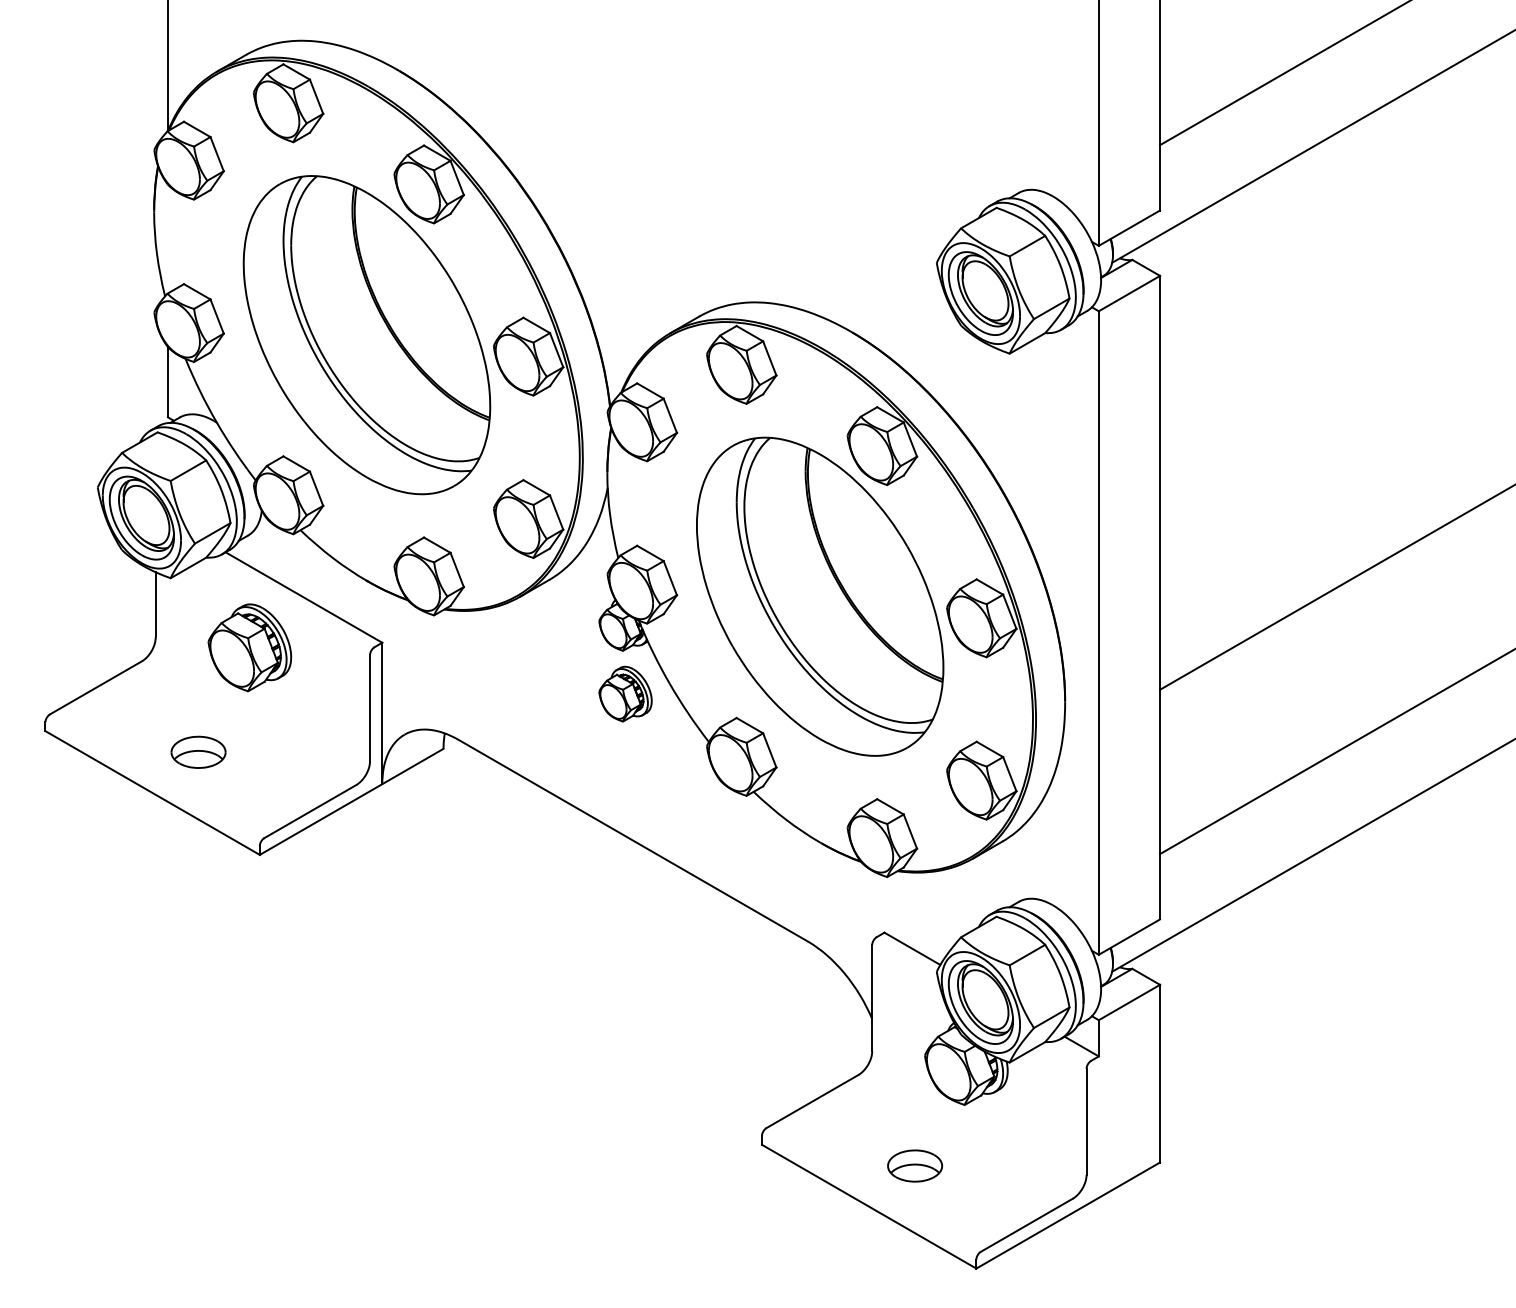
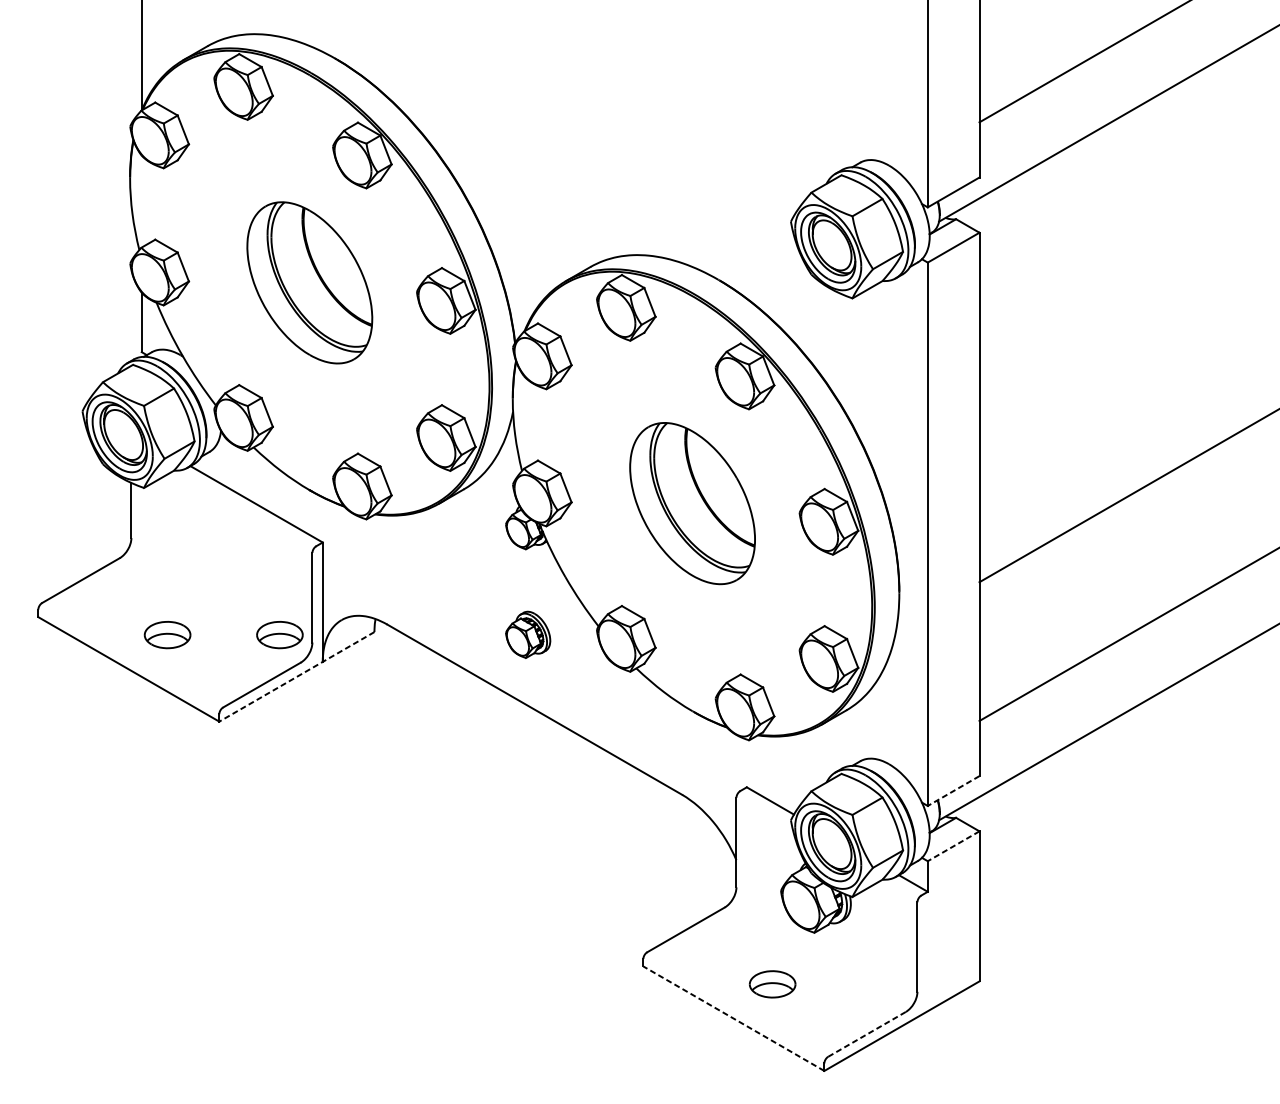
part: (366, 335) -> (309, 283), size x0.6
part: (820, 596) -> (692, 503), size x0.6
part: (249, 647) -> (210, 546), removed
part: (625, 693) -> (528, 634), moved
part: (331, 751) -> (279, 634), added
line: (351, 802) -> (296, 677), solid -> dashed
line: (1129, 937) -> (953, 791), solid -> dashed
line: (1129, 1002) -> (953, 846), solid -> dashed
line: (869, 1206) -> (734, 1018), solid -> dashed
line: (1027, 1225) -> (867, 1034), solid -> dashed

